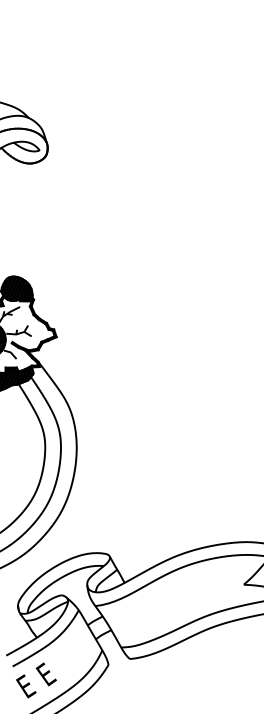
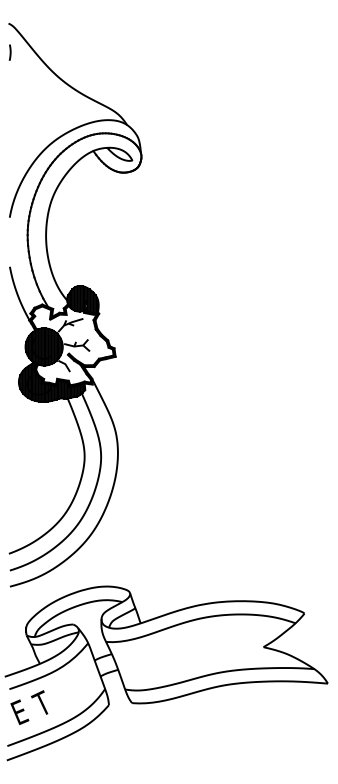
text: (45, 674) -> (41, 703), E -> T

